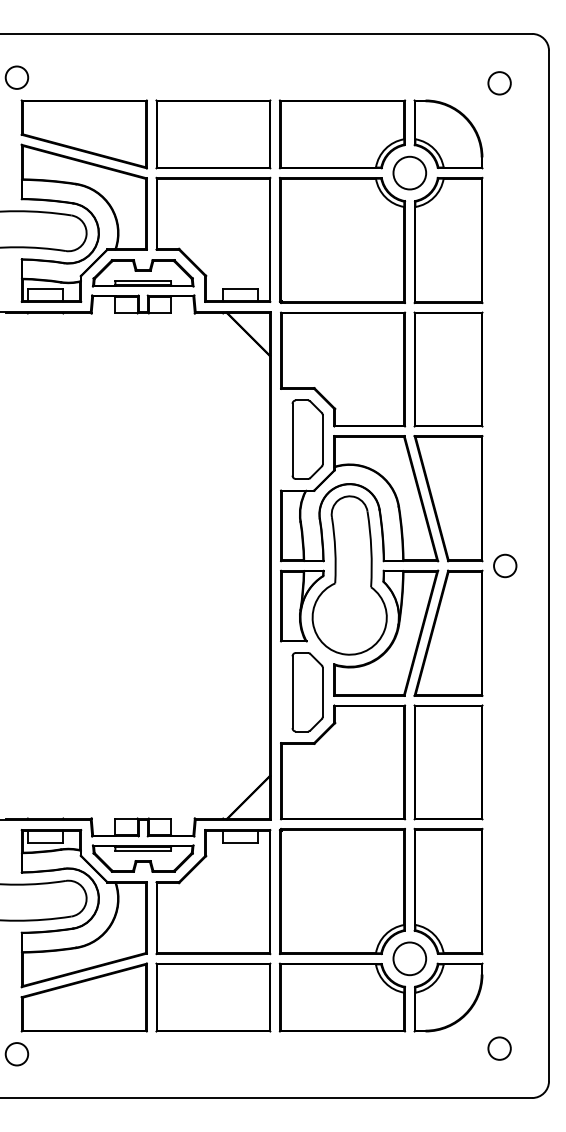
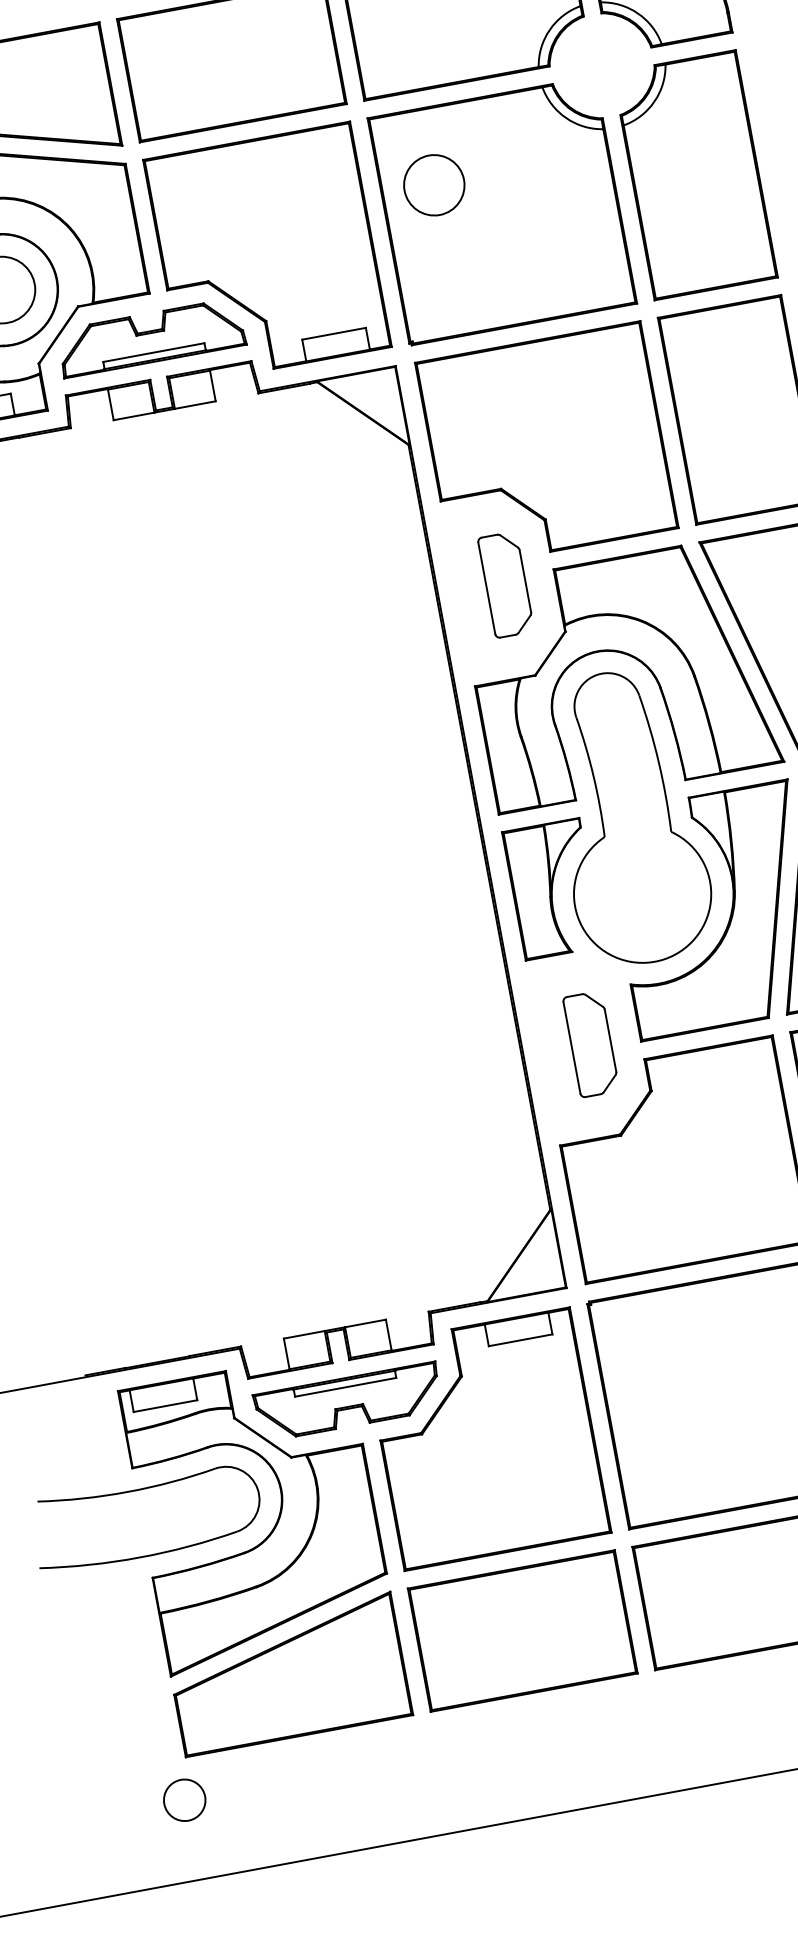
circle: (409, 172) -> (433, 184), moved
part: (307, 439) -> (505, 584), size x0.7
part: (307, 692) -> (591, 1044), size x0.7

